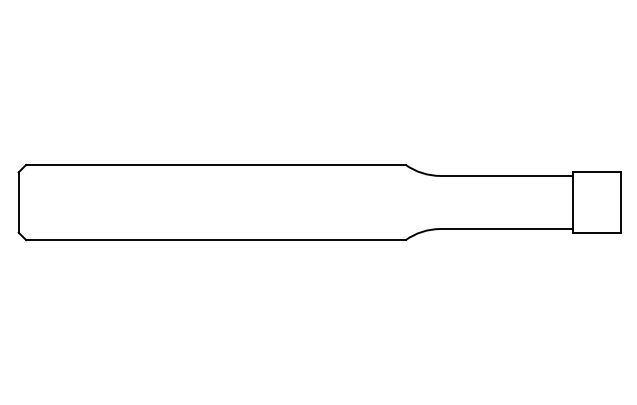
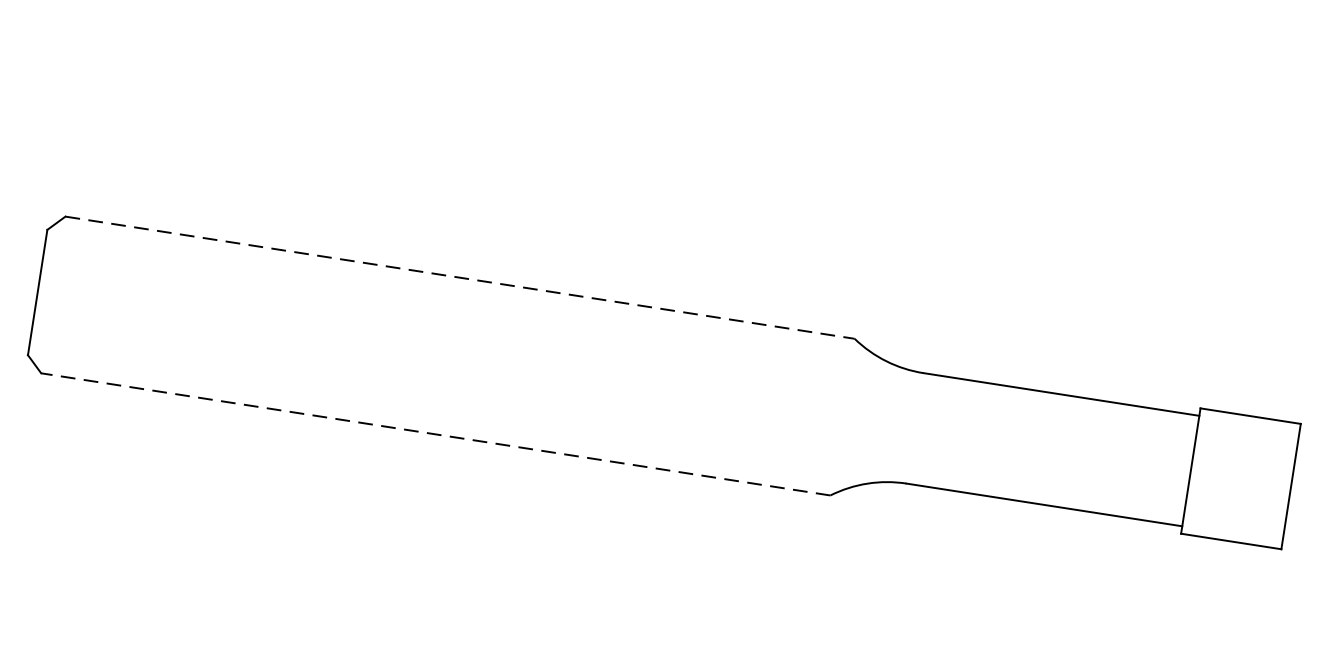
line: (215, 164) -> (459, 276), solid -> dashed
line: (215, 240) -> (434, 434), solid -> dashed

